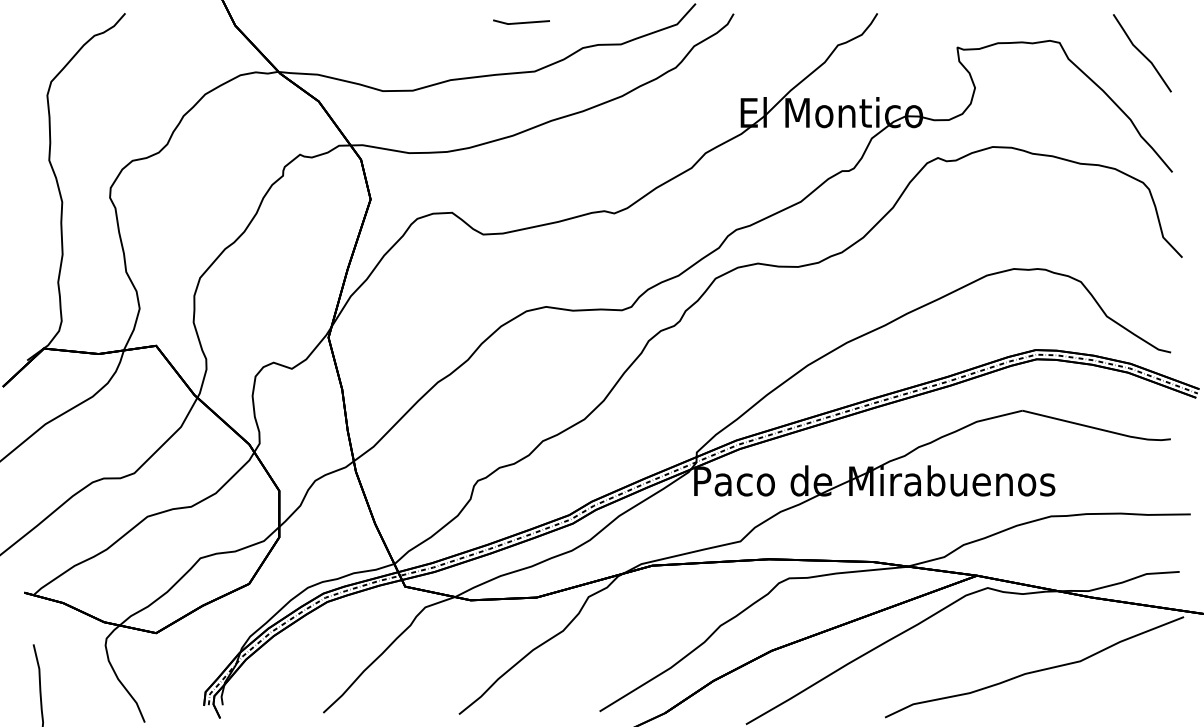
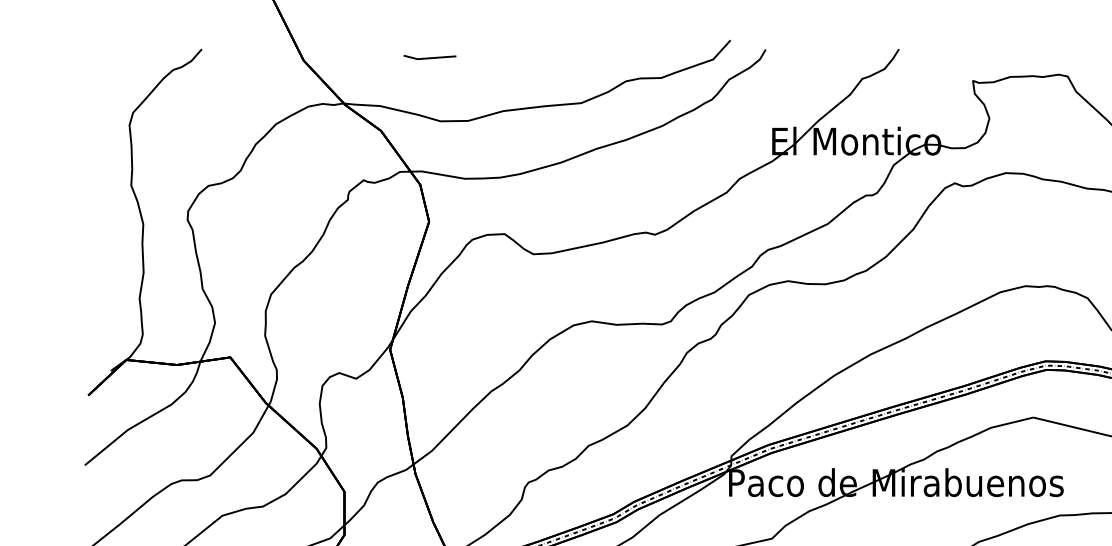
line: (521, 22) -> (429, 57), moved

